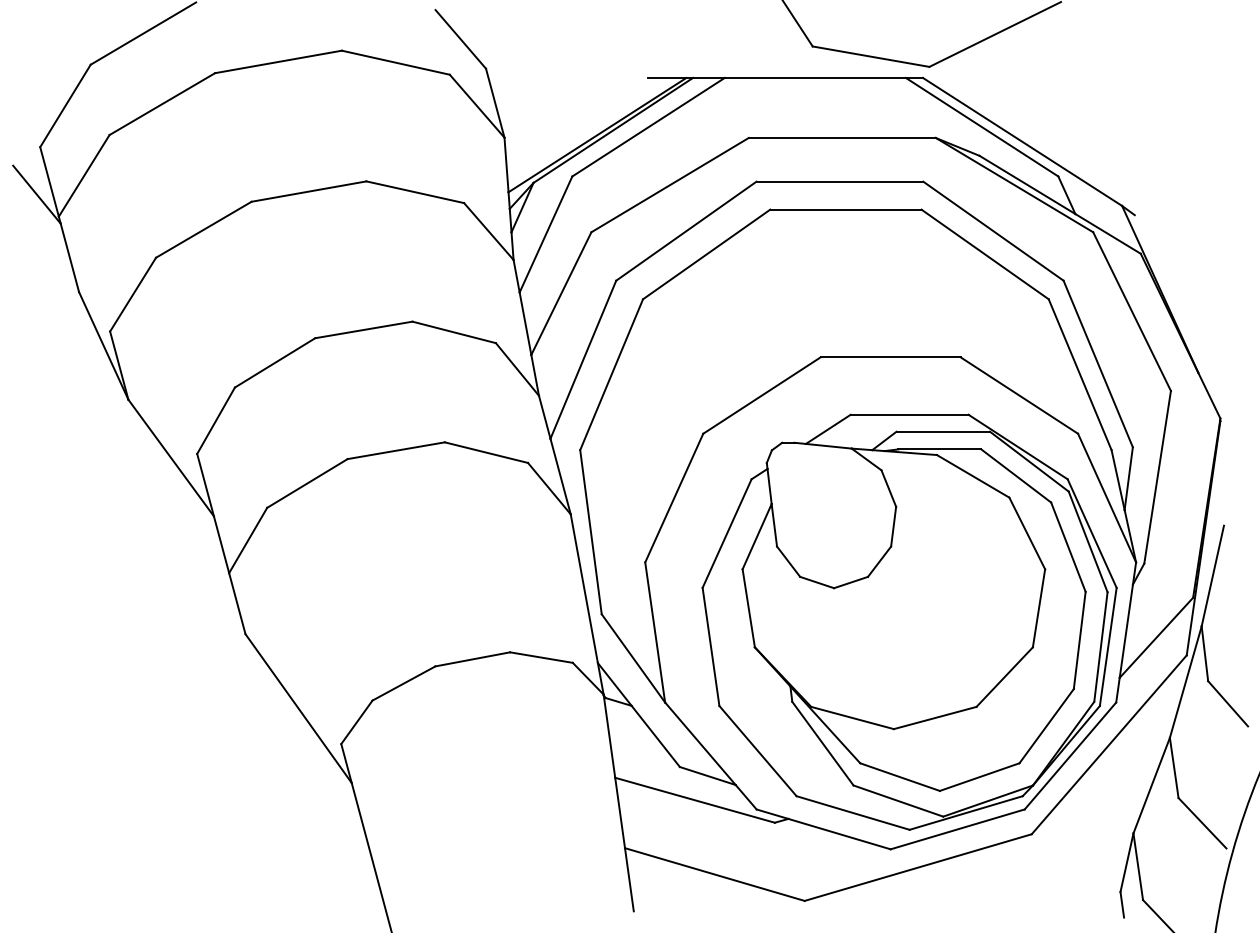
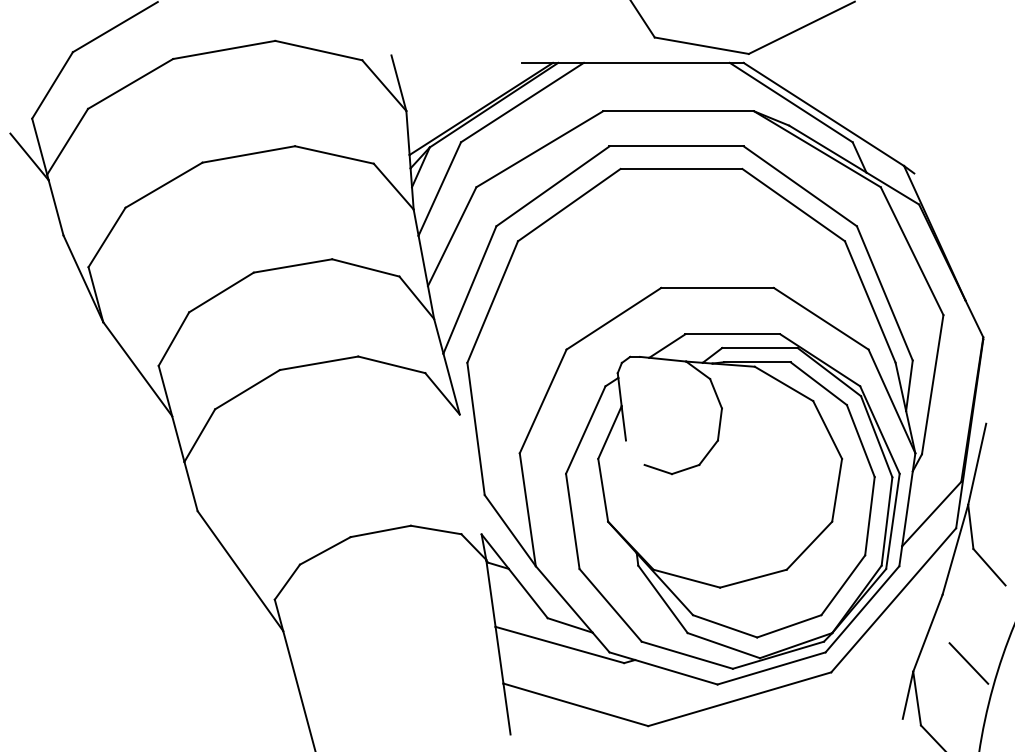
line: (460, 39) -> (370, 31), removed
line: (788, 561) -> (635, 452), removed
line: (583, 588) -> (470, 474), removed
line: (1173, 767) -> (945, 618), removed
line: (1122, 904) -> (904, 728), removed

